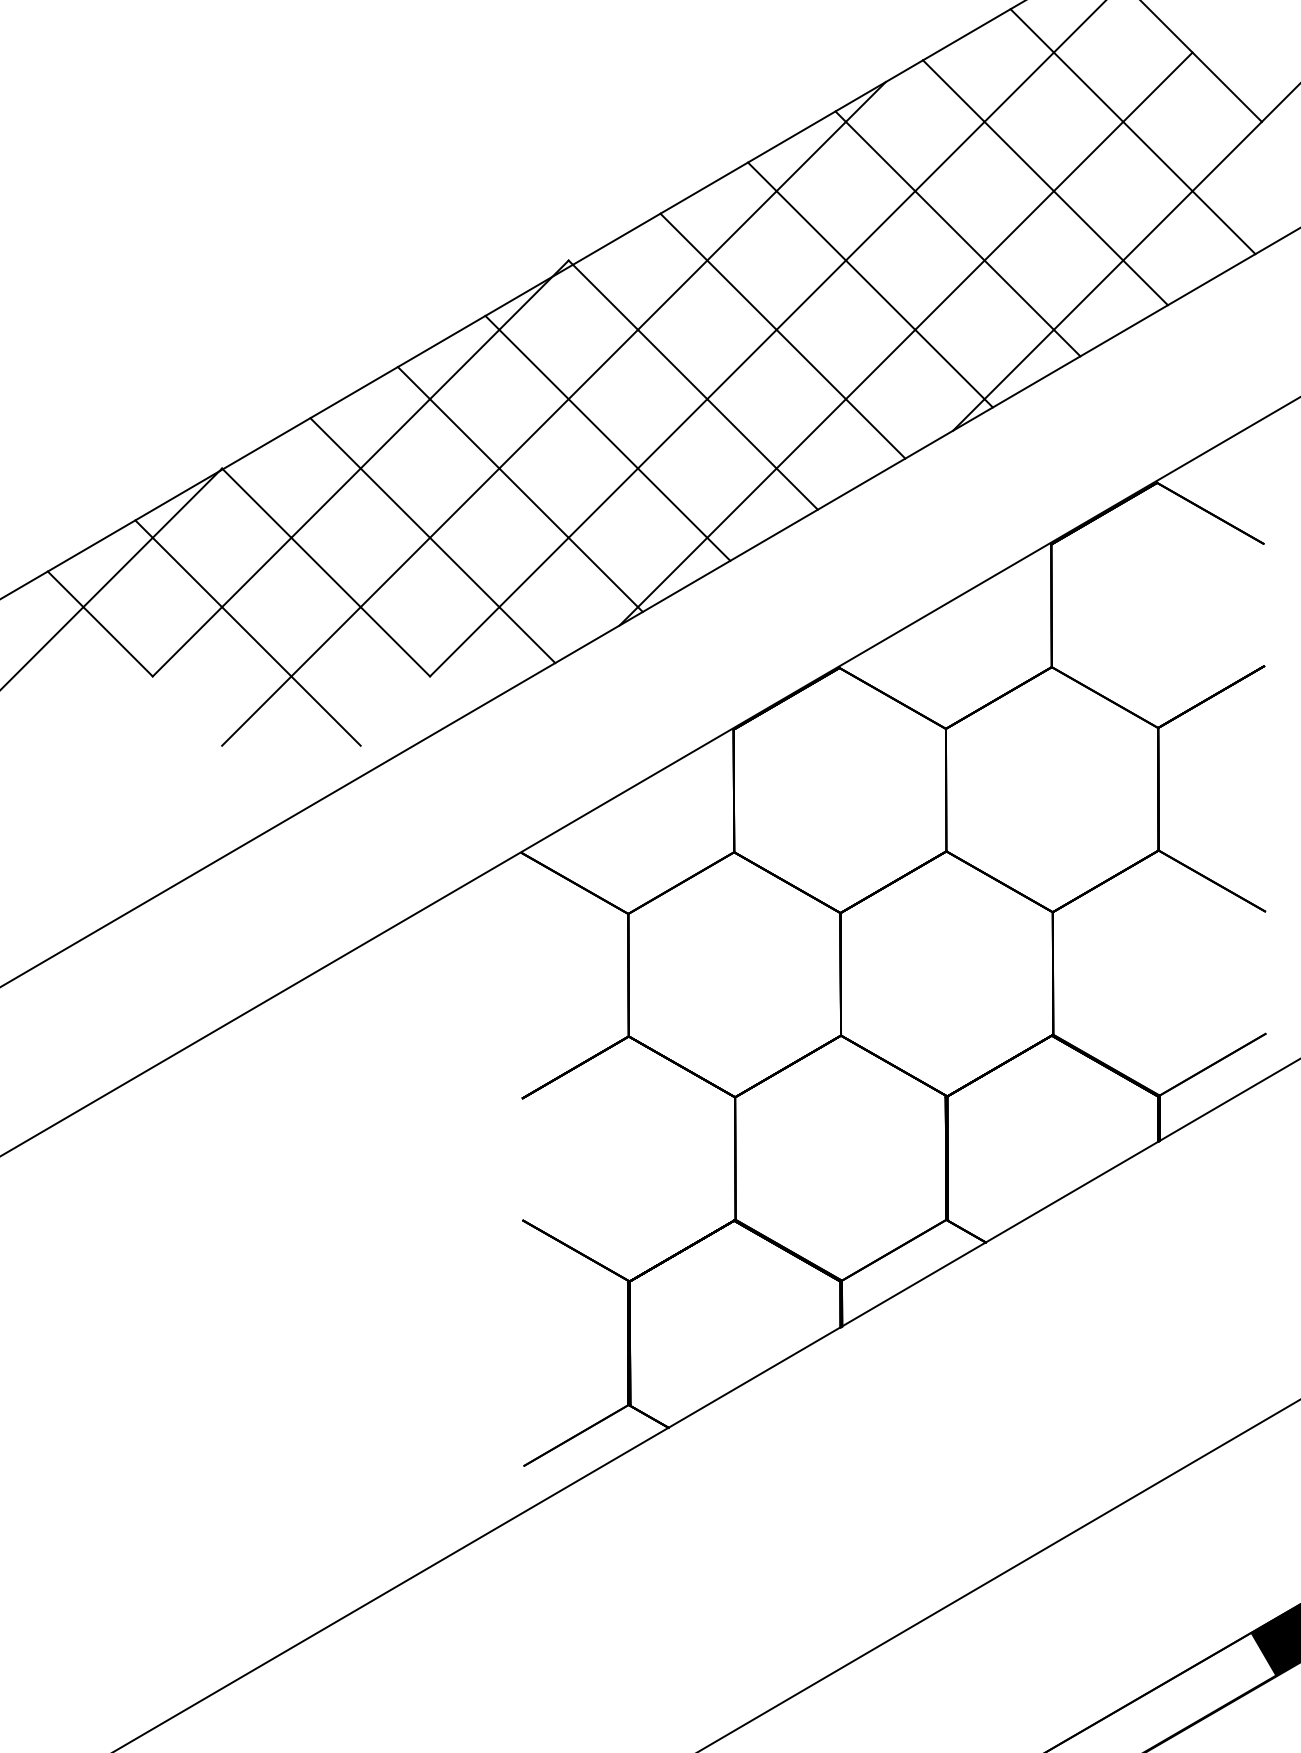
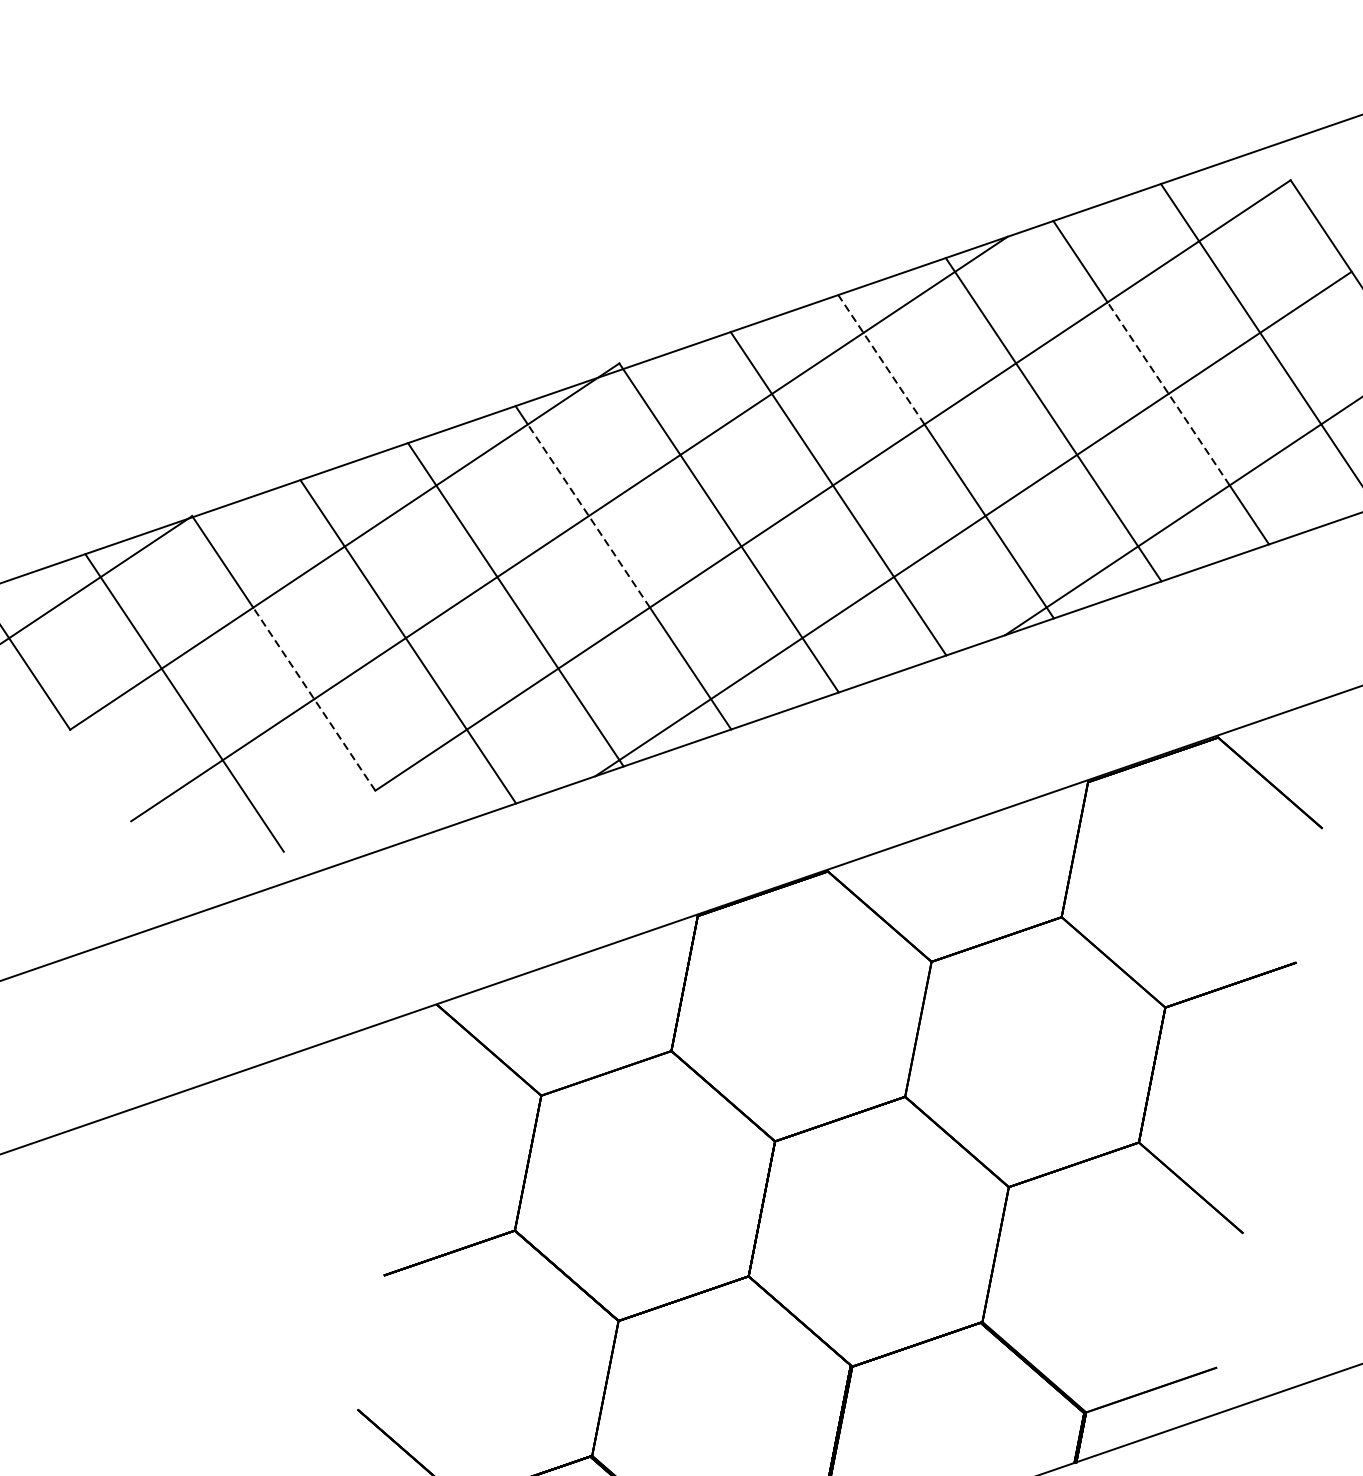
line: (1053, 190) -> (1168, 392), solid -> dashed
line: (796, 211) -> (880, 359), solid -> dashed
line: (568, 398) -> (588, 515), solid -> dashed
line: (360, 606) -> (314, 698), solid -> dashed

